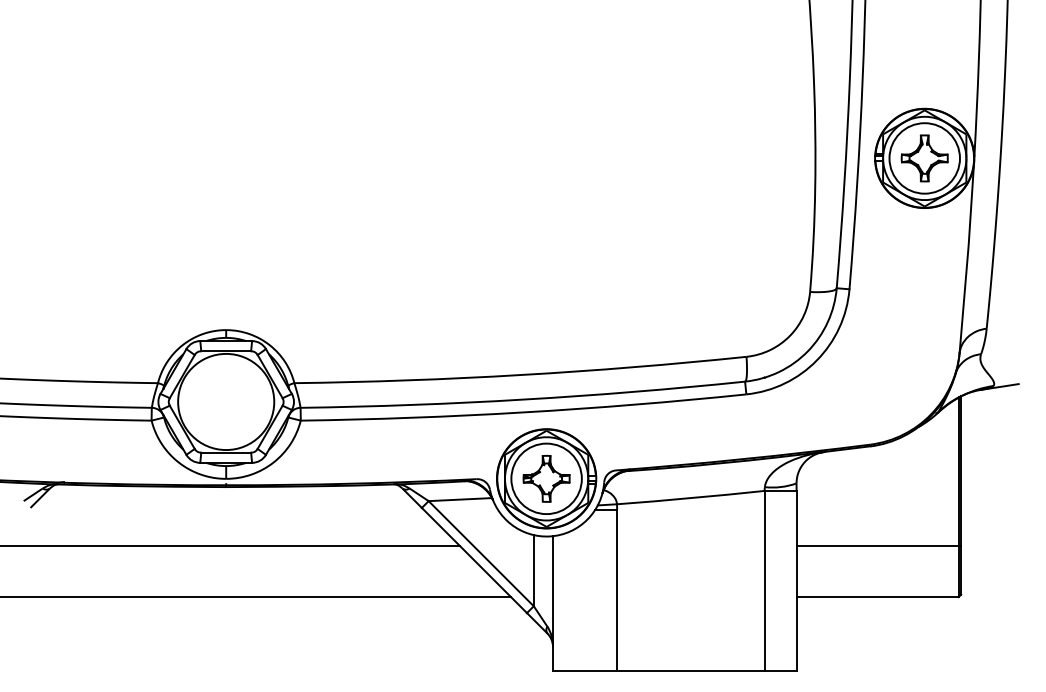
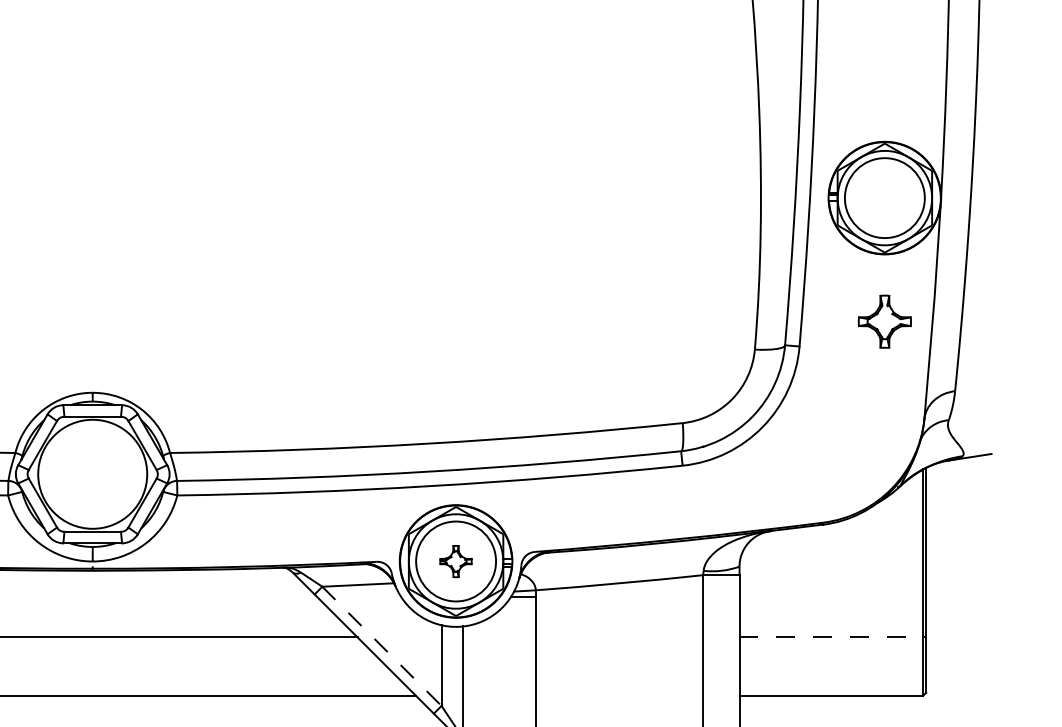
part: (924, 158) -> (884, 321), moved
part: (546, 478) -> (455, 561), size x0.6
line: (878, 545) -> (832, 637), solid -> dashed
line: (481, 554) -> (382, 647), solid -> dashed

